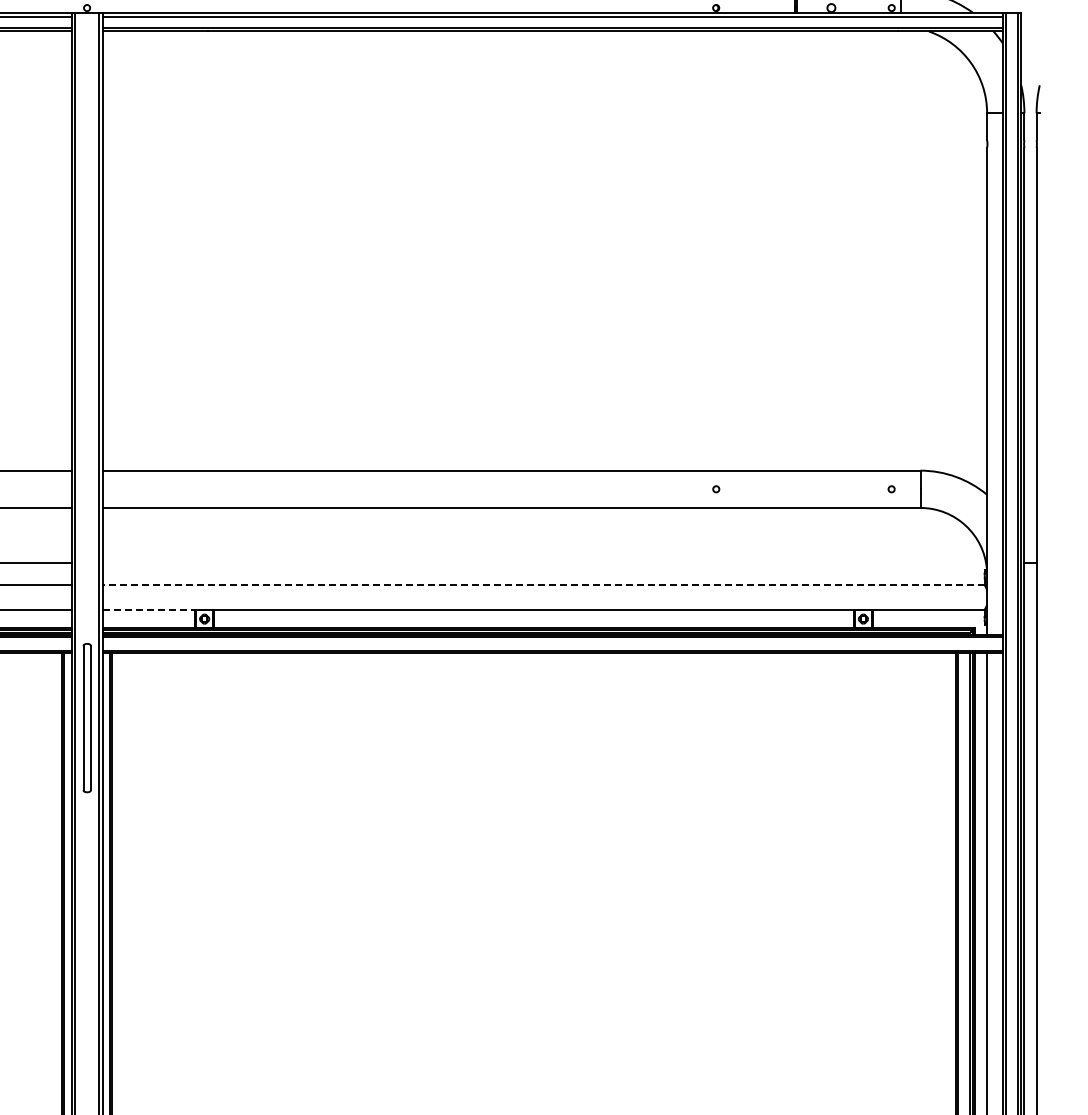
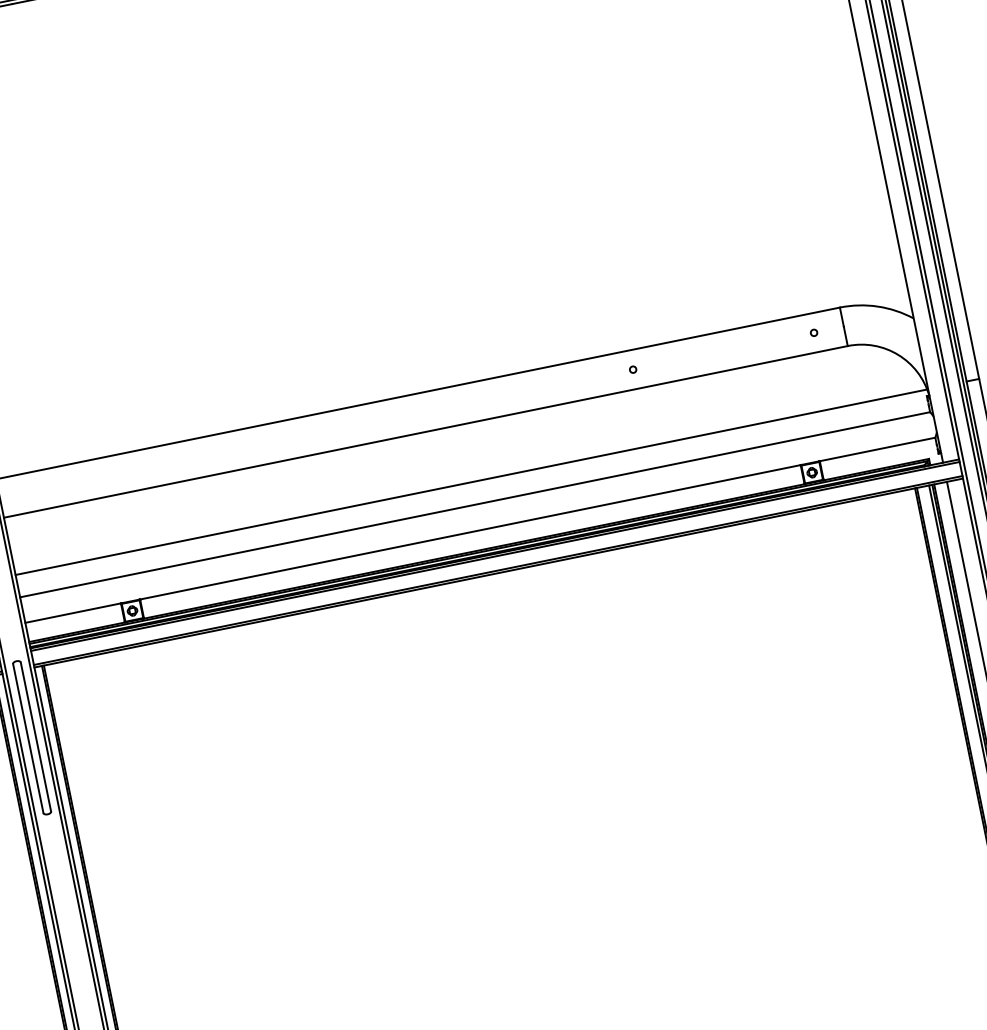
line: (544, 563) -> (471, 482), added
line: (543, 585) -> (475, 505), dashed -> solid
line: (149, 609) -> (73, 612), dashed -> solid

